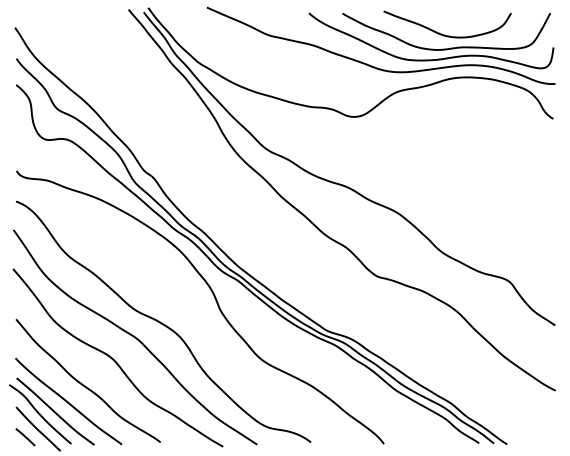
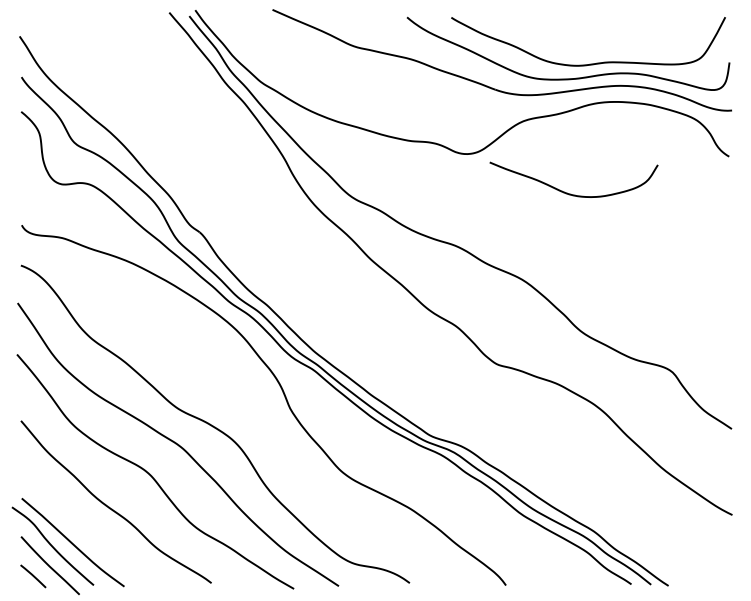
curve: (445, 34) -> (571, 193), moved
curve: (68, 401) -> (90, 529), removed

